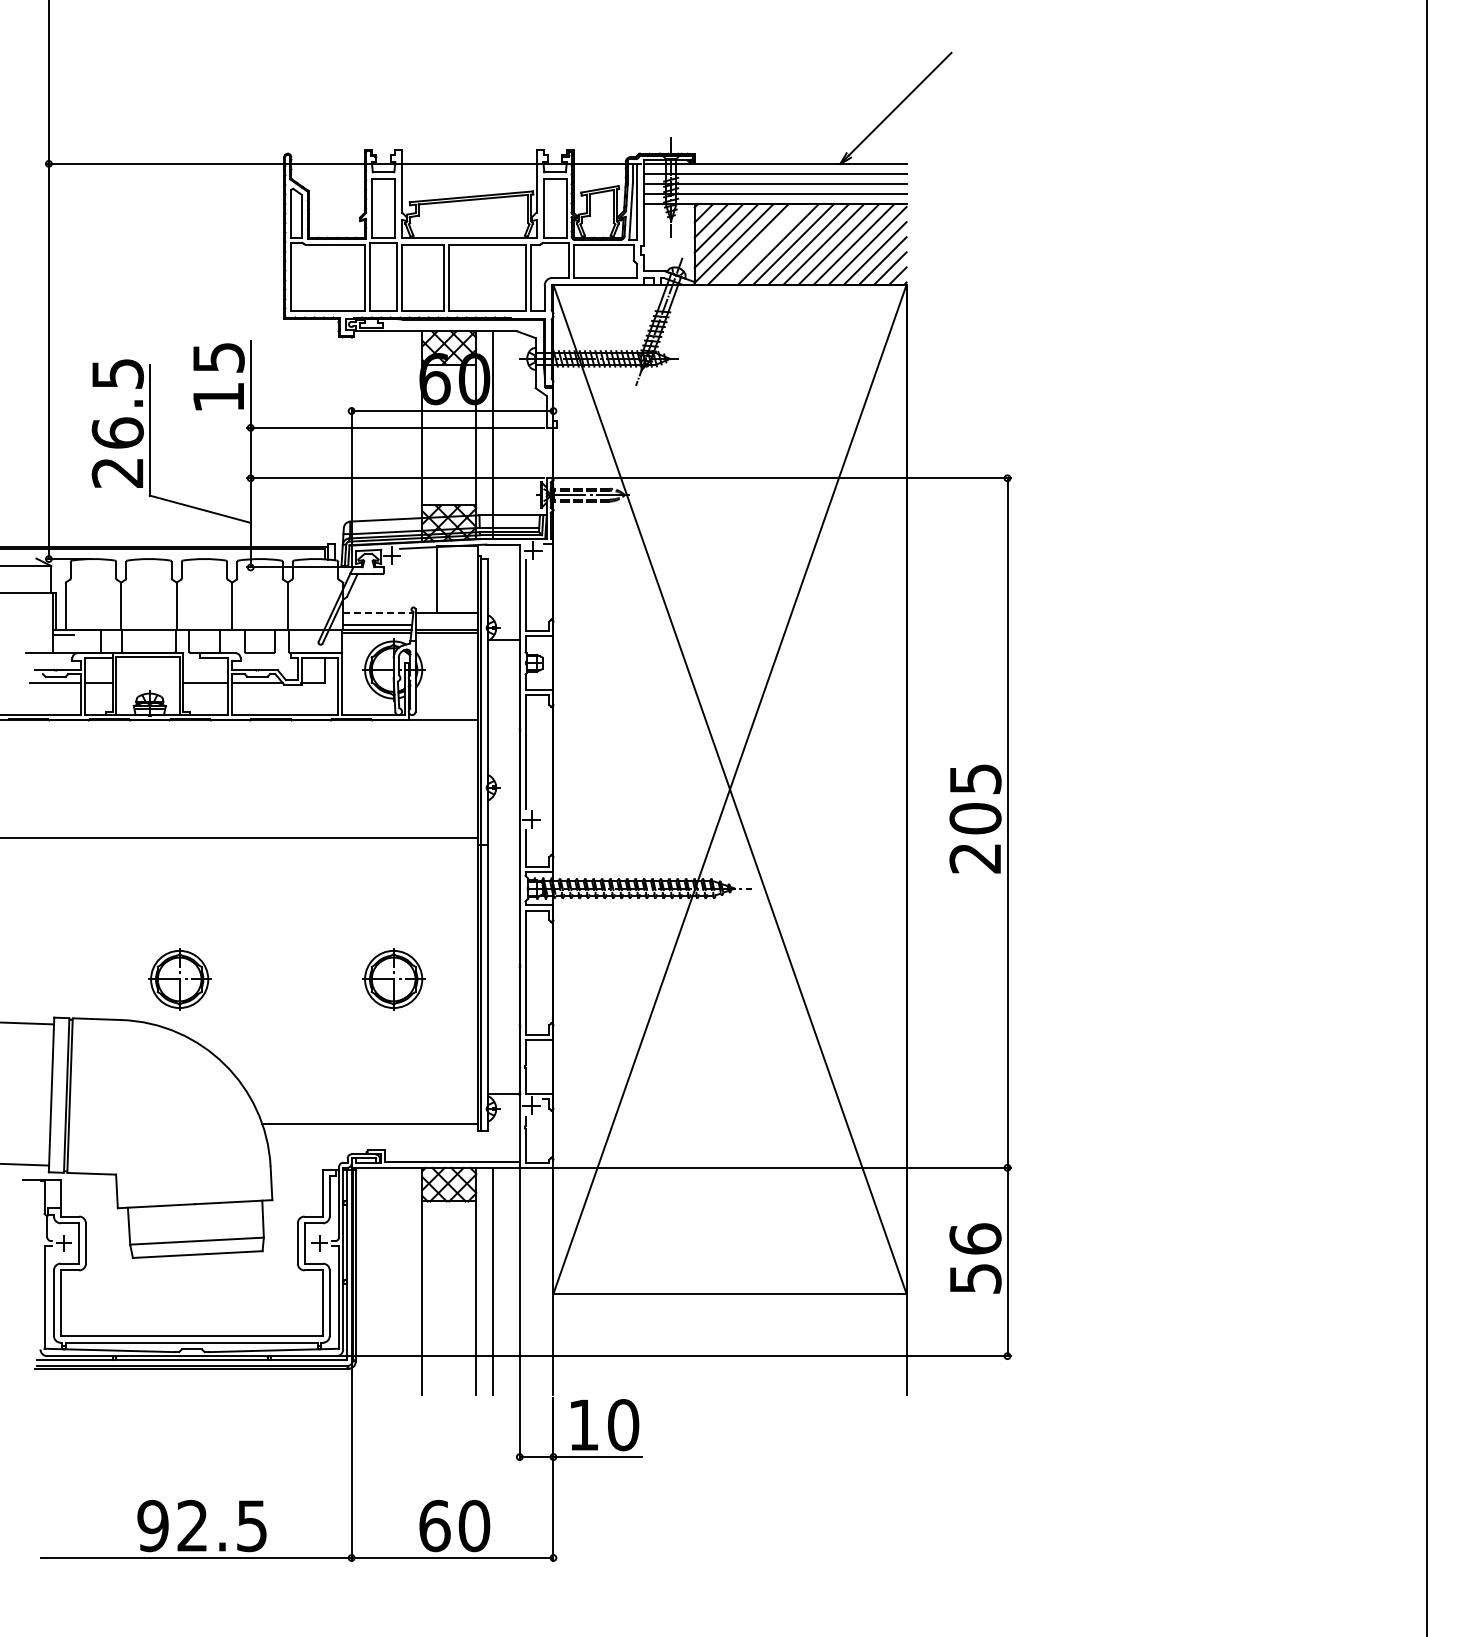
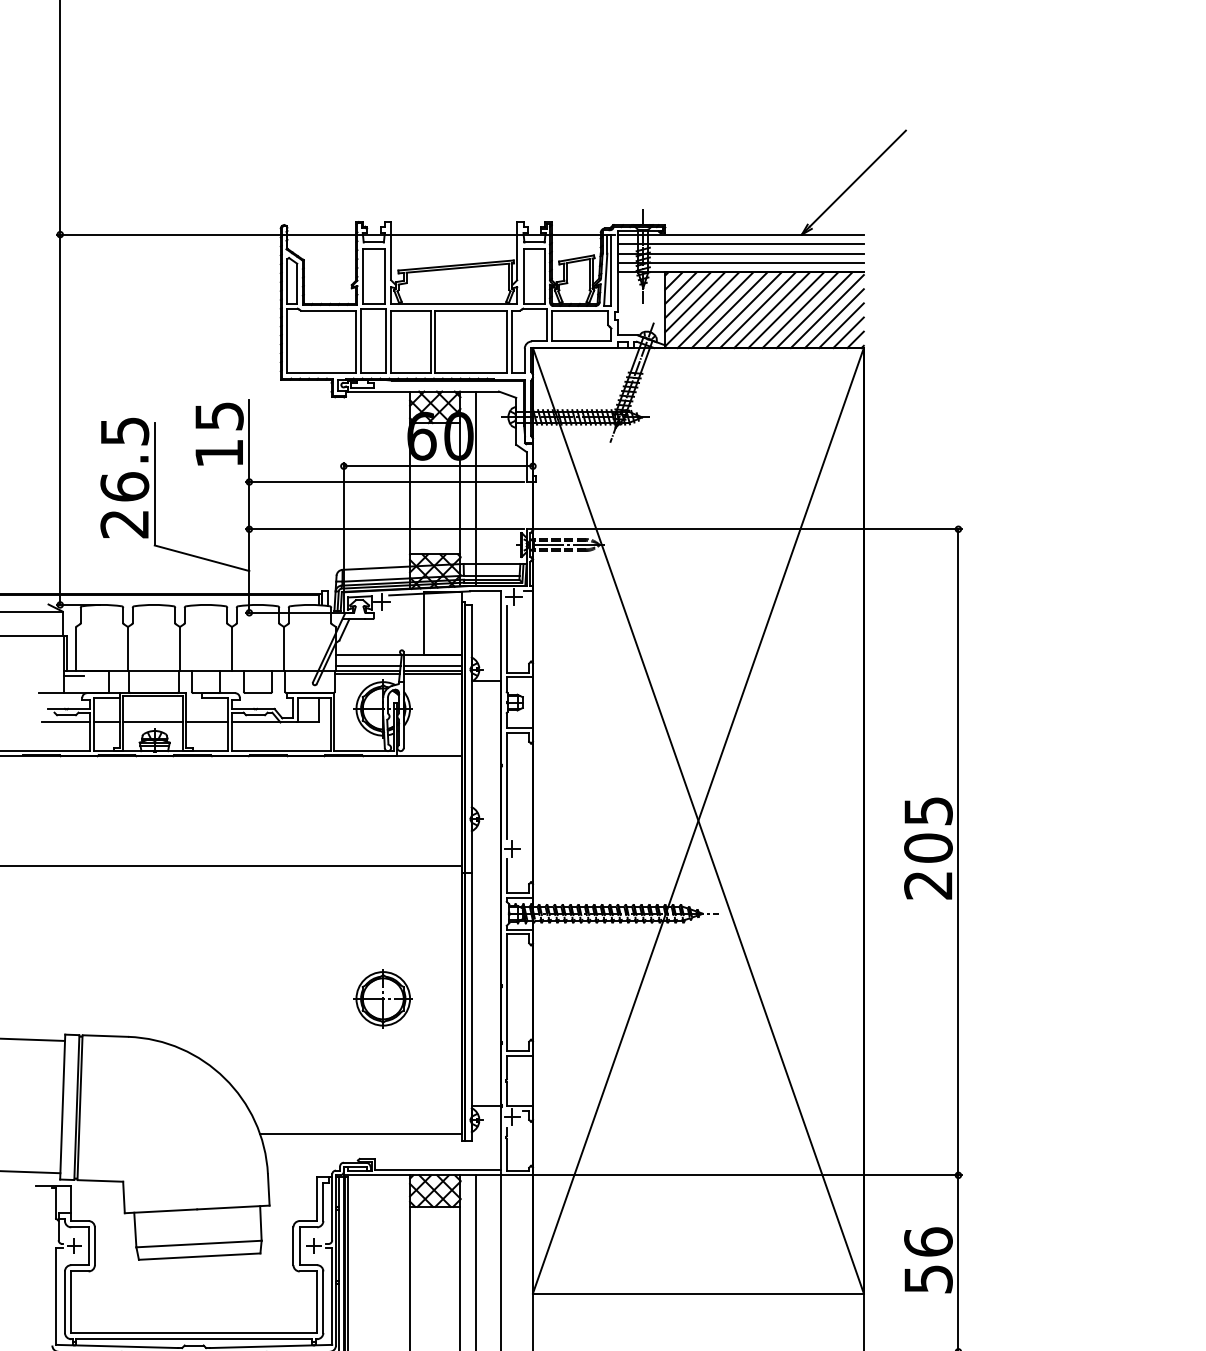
line: (762, 244) -> (728, 310), added
line: (378, 612) -> (369, 655), dashed -> solid
line: (446, 624) -> (432, 666), added
line: (148, 683) -> (153, 721), added
part: (179, 979) -> (182, 998), removed

